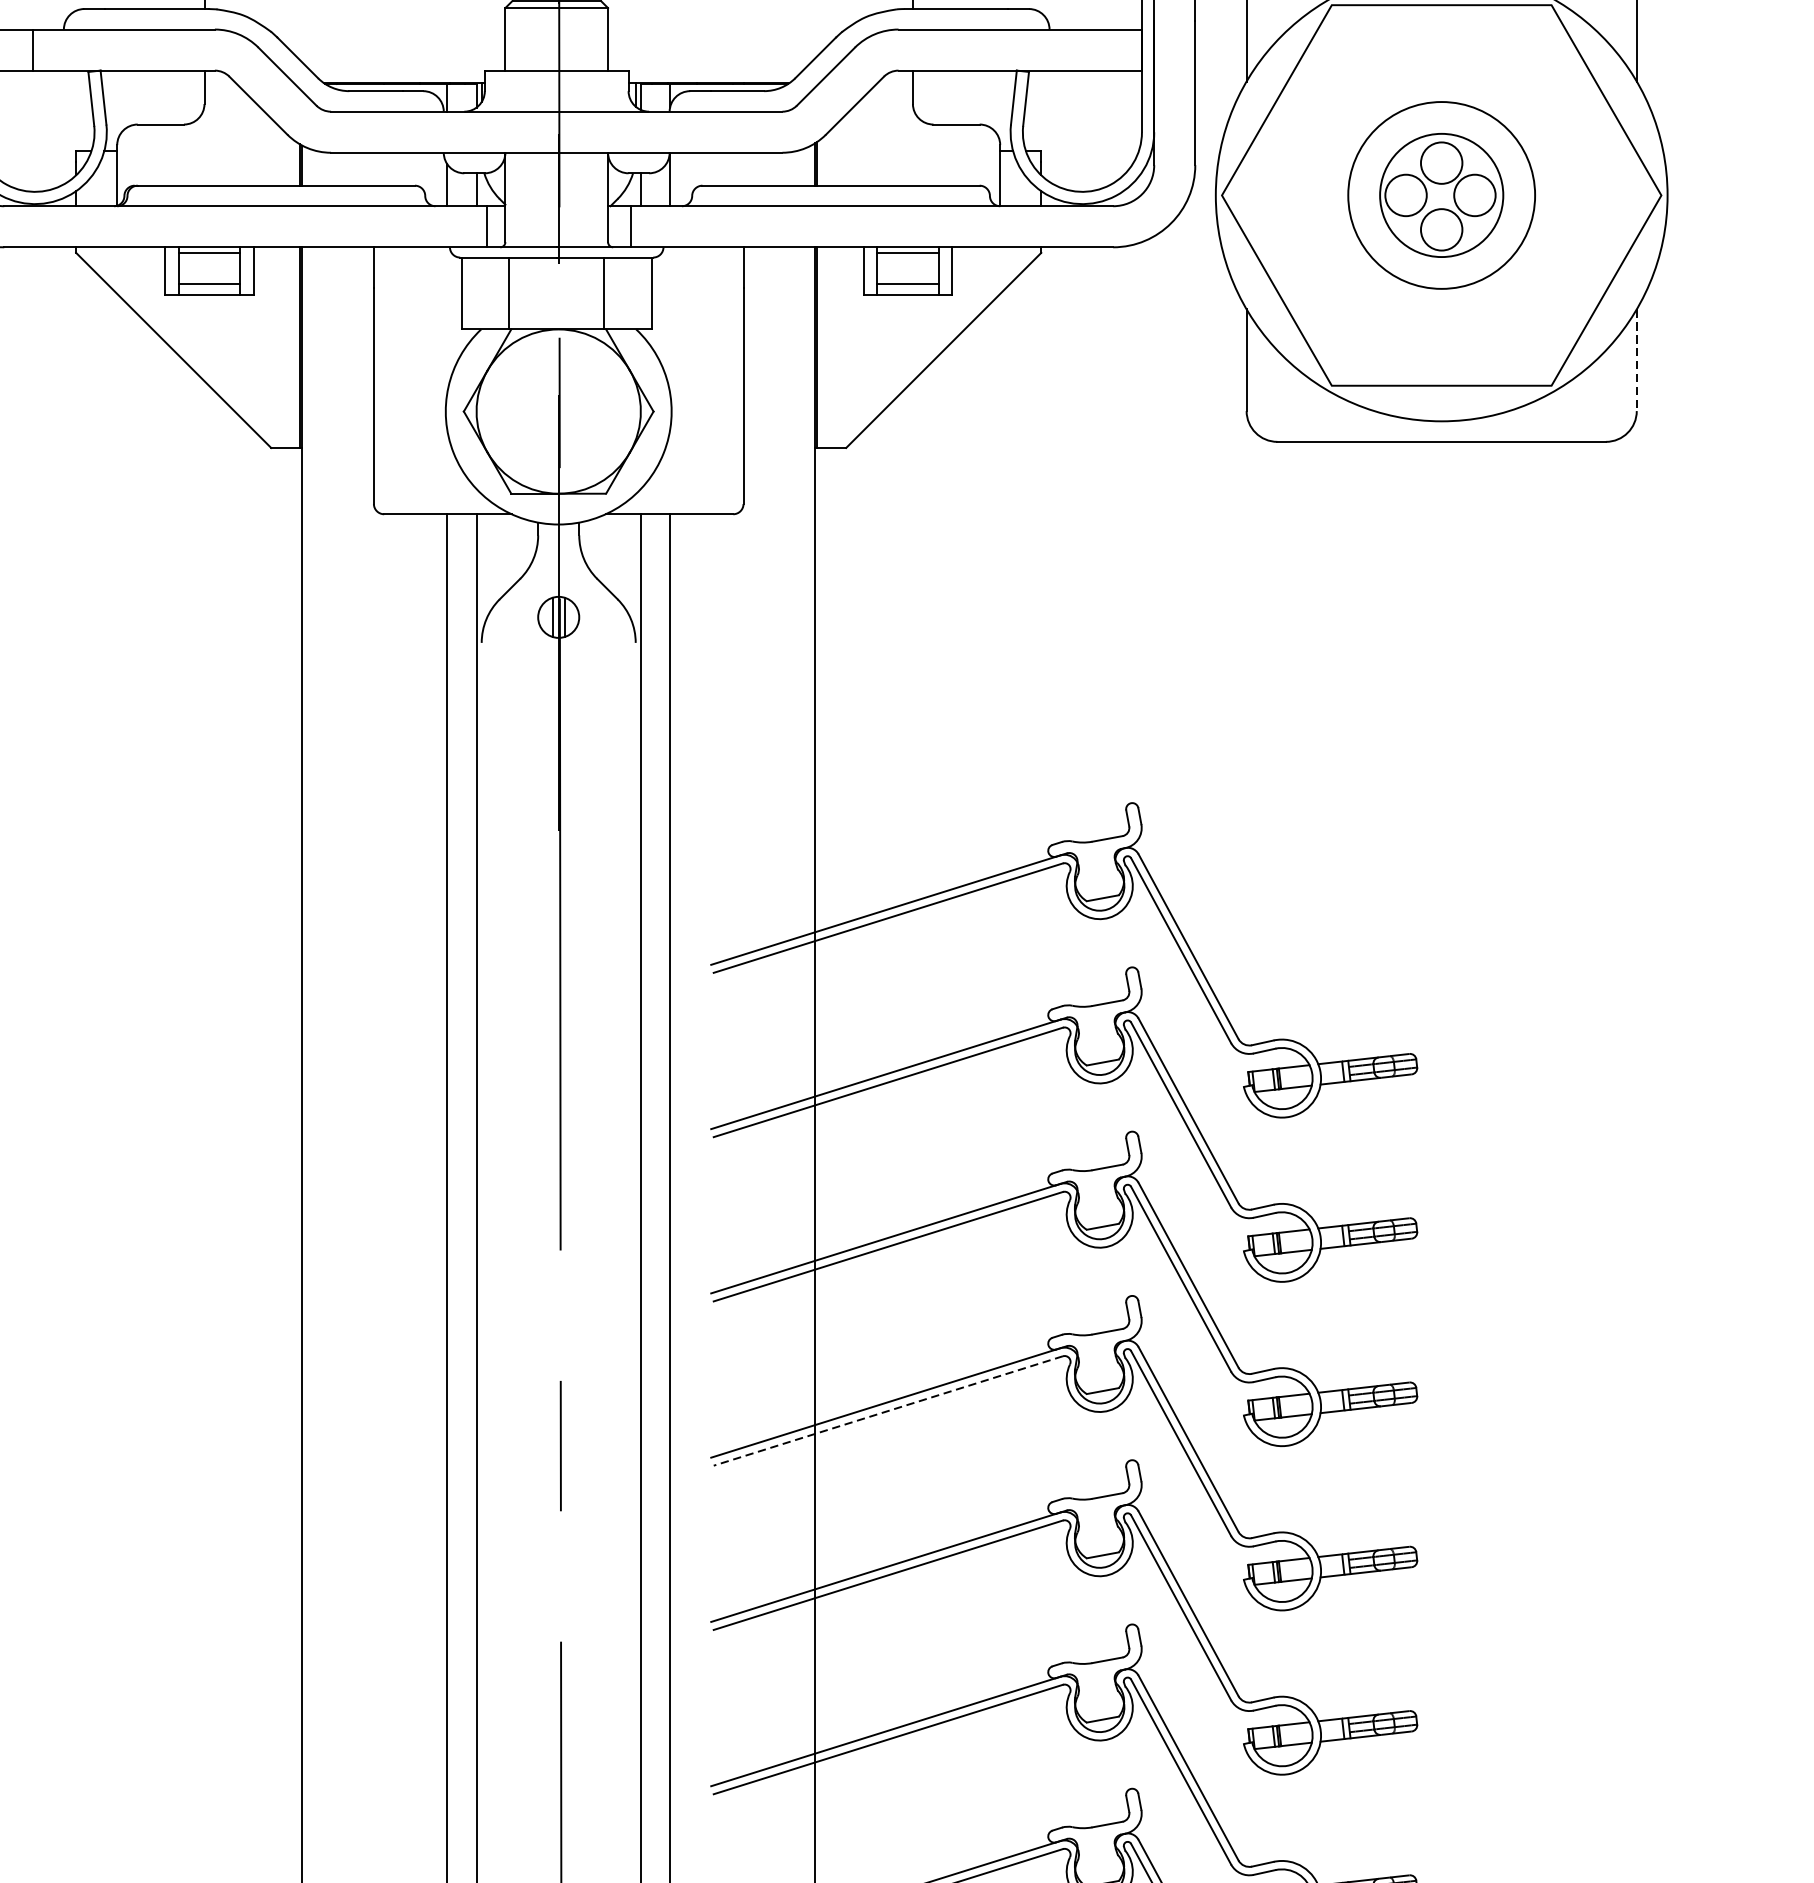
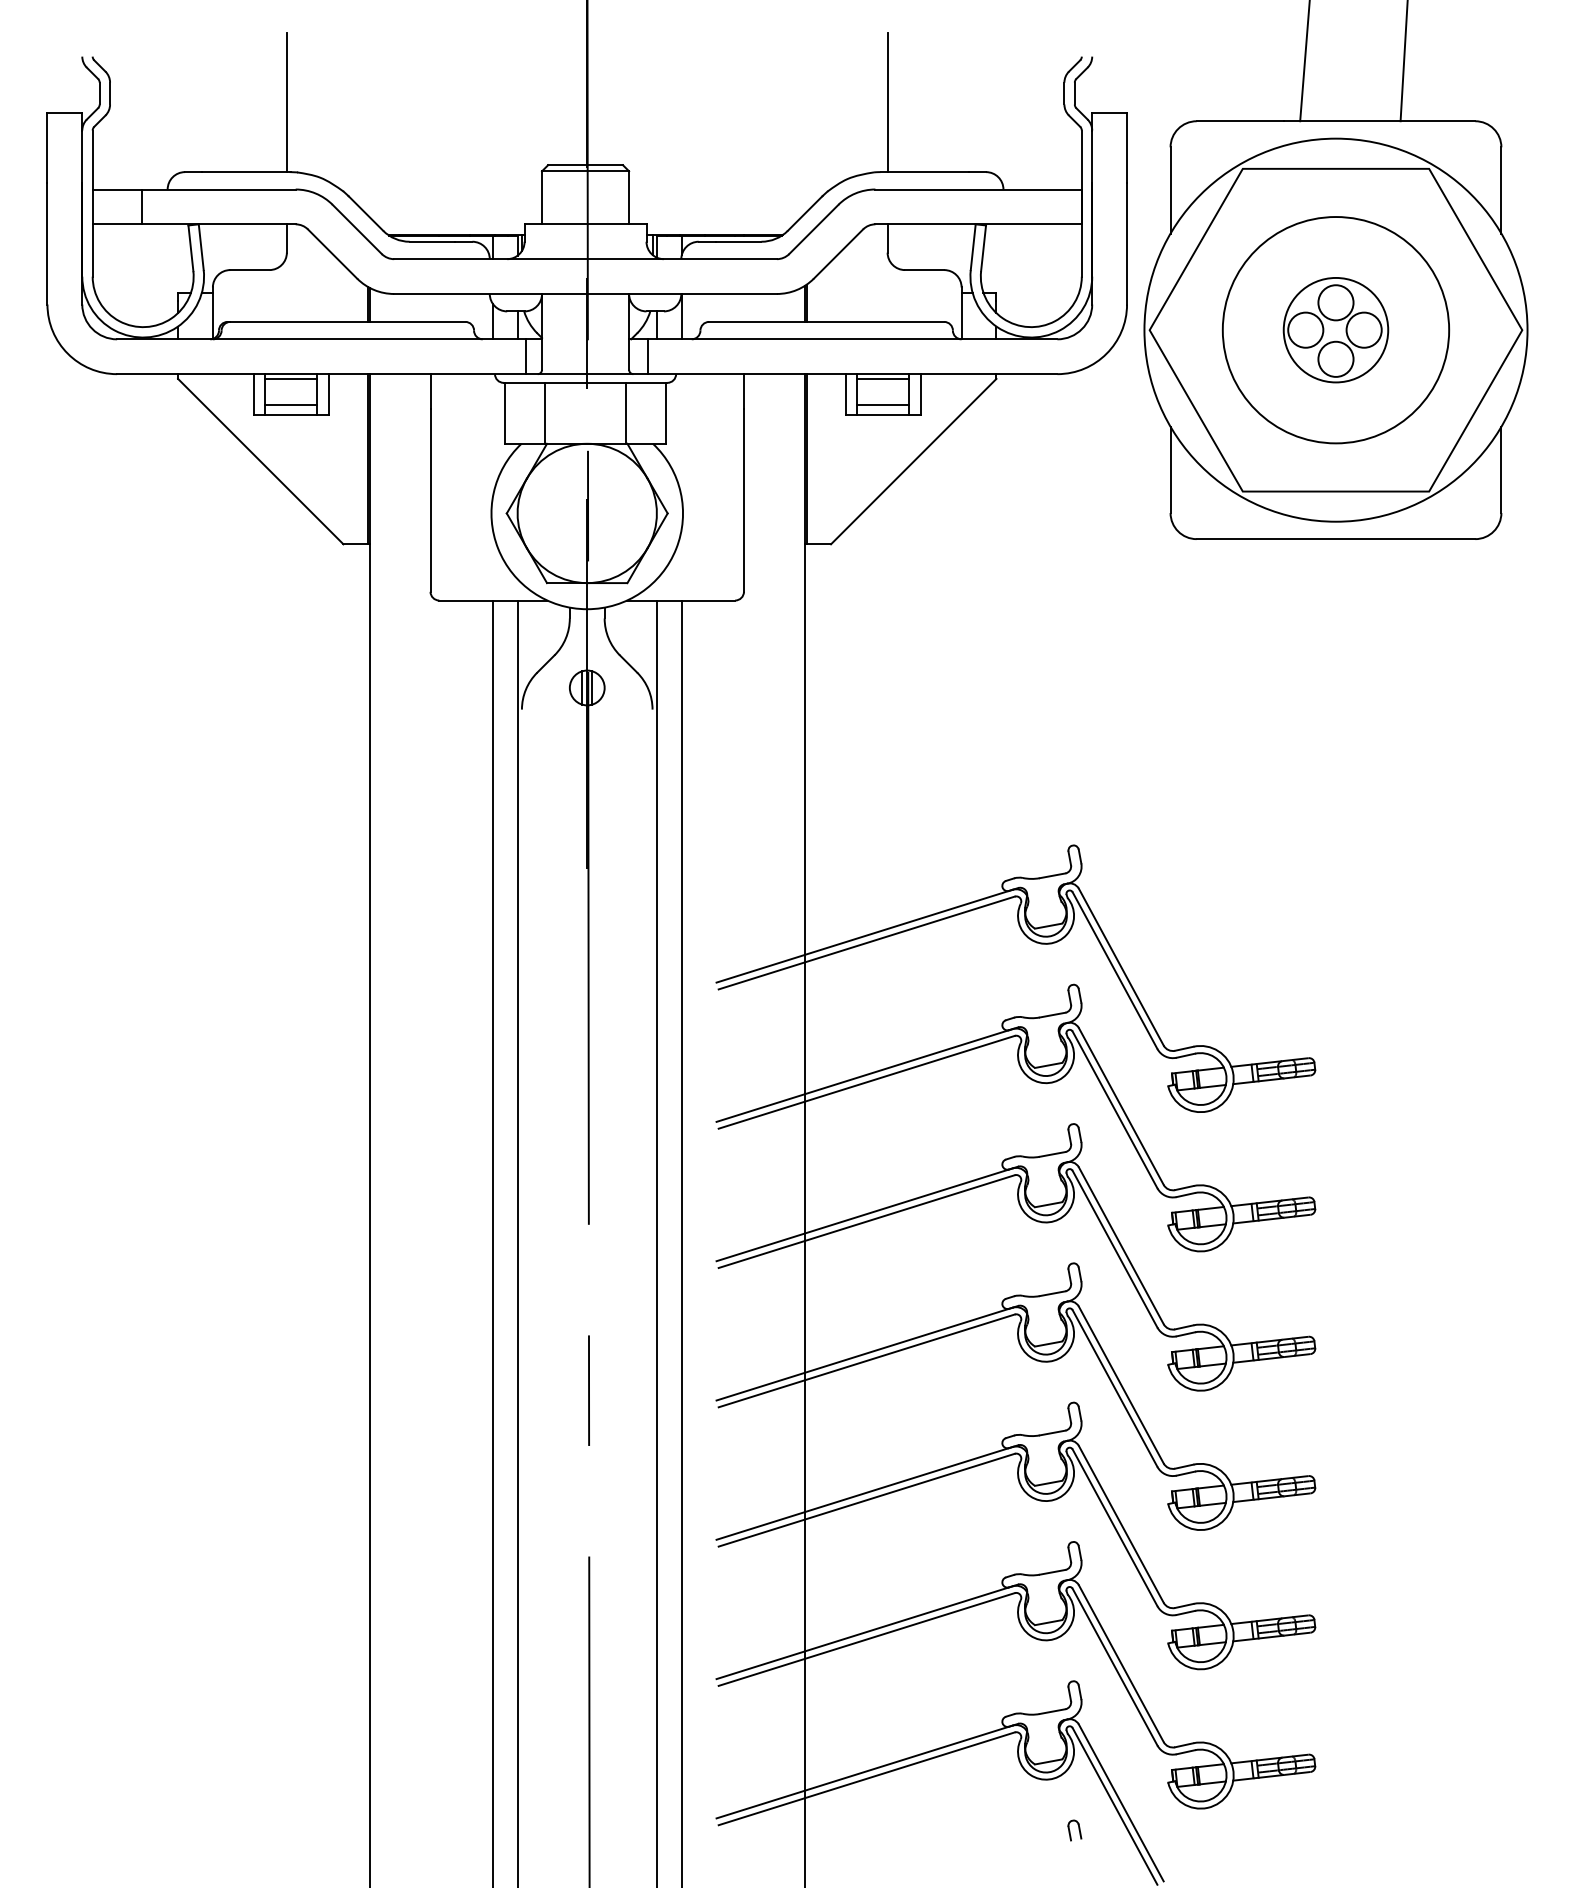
circle: (1441, 195) -> (1335, 330), size x1.43
line: (1636, 360) -> (1501, 470), dashed -> solid
line: (888, 1411) -> (866, 1361), dashed -> solid

